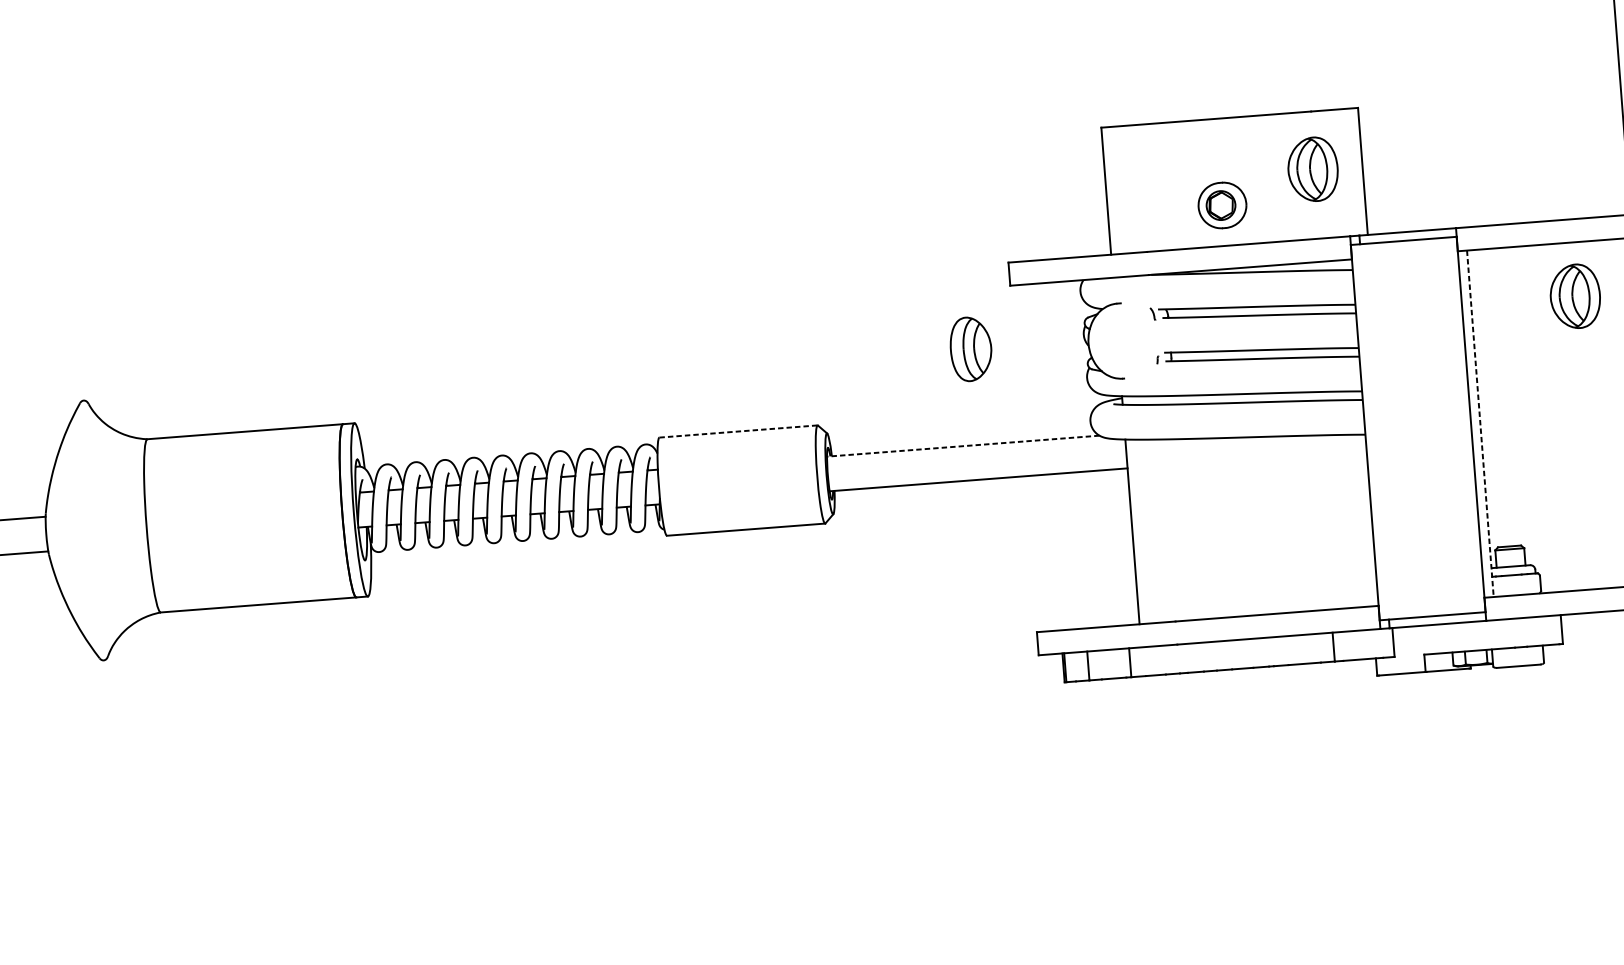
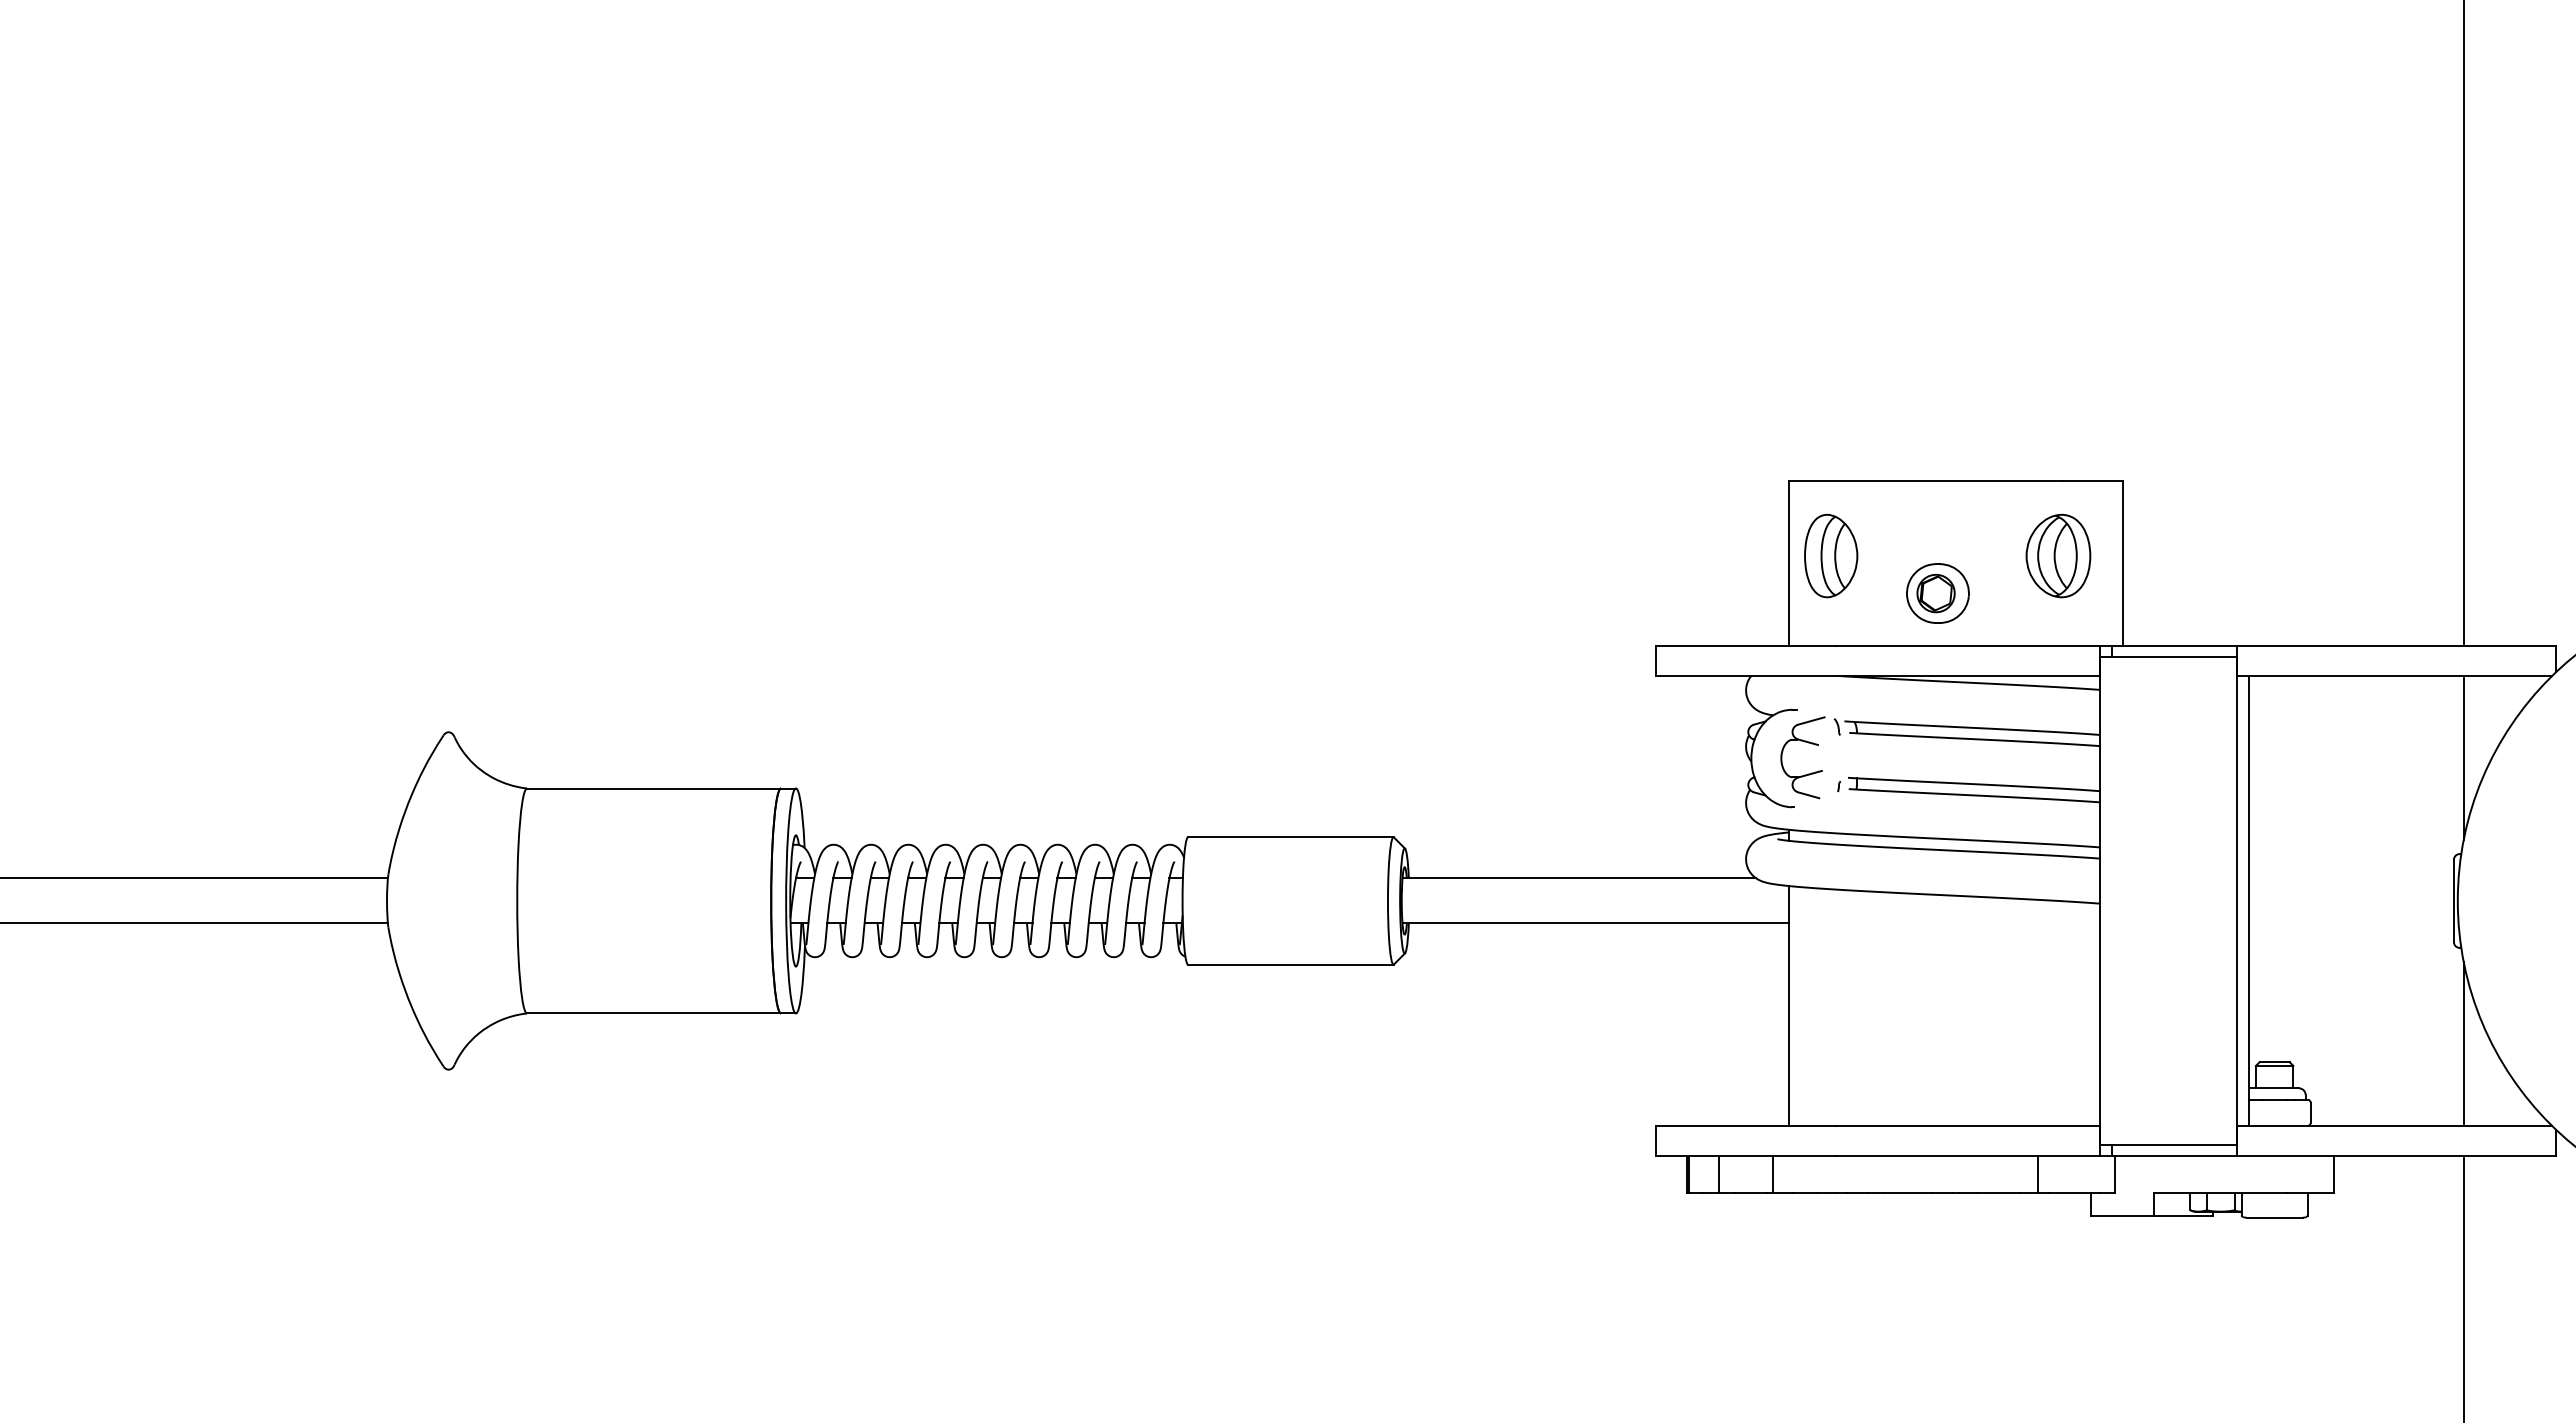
part: (1575, 296) -> (2384, 745), removed
part: (1128, 328) -> (1804, 742), added
part: (971, 349) -> (1831, 556), moved
line: (1480, 423) -> (2249, 900), dashed -> solid
line: (738, 431) -> (1290, 837), dashed -> solid
line: (963, 446) -> (1579, 878), dashed -> solid

